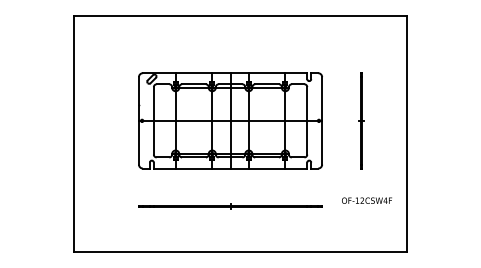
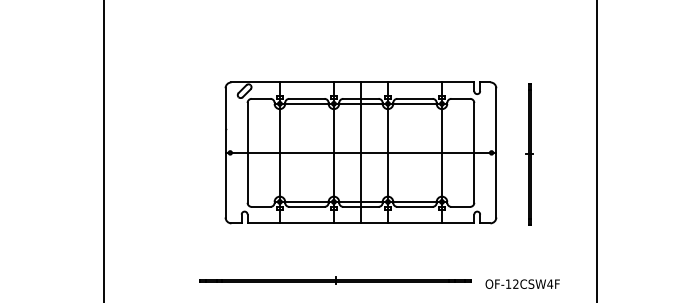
part: (230, 120) -> (360, 152), moved
text: (366, 200) -> (521, 283), moved

